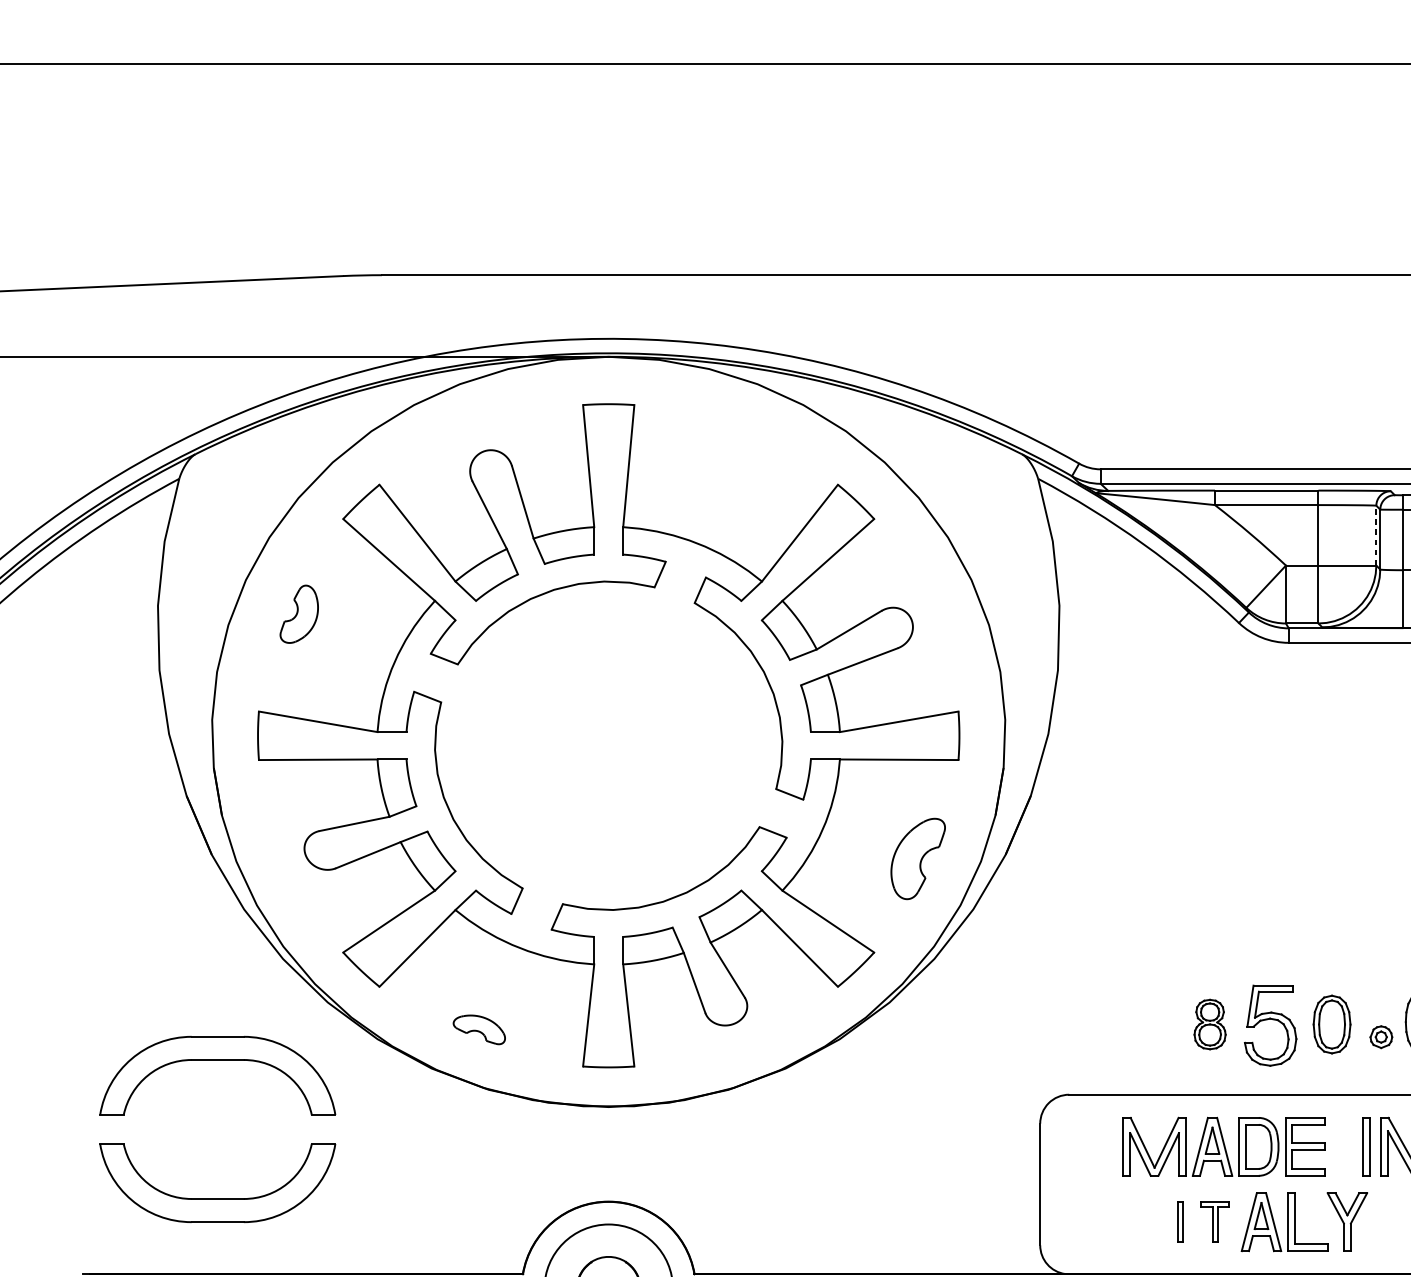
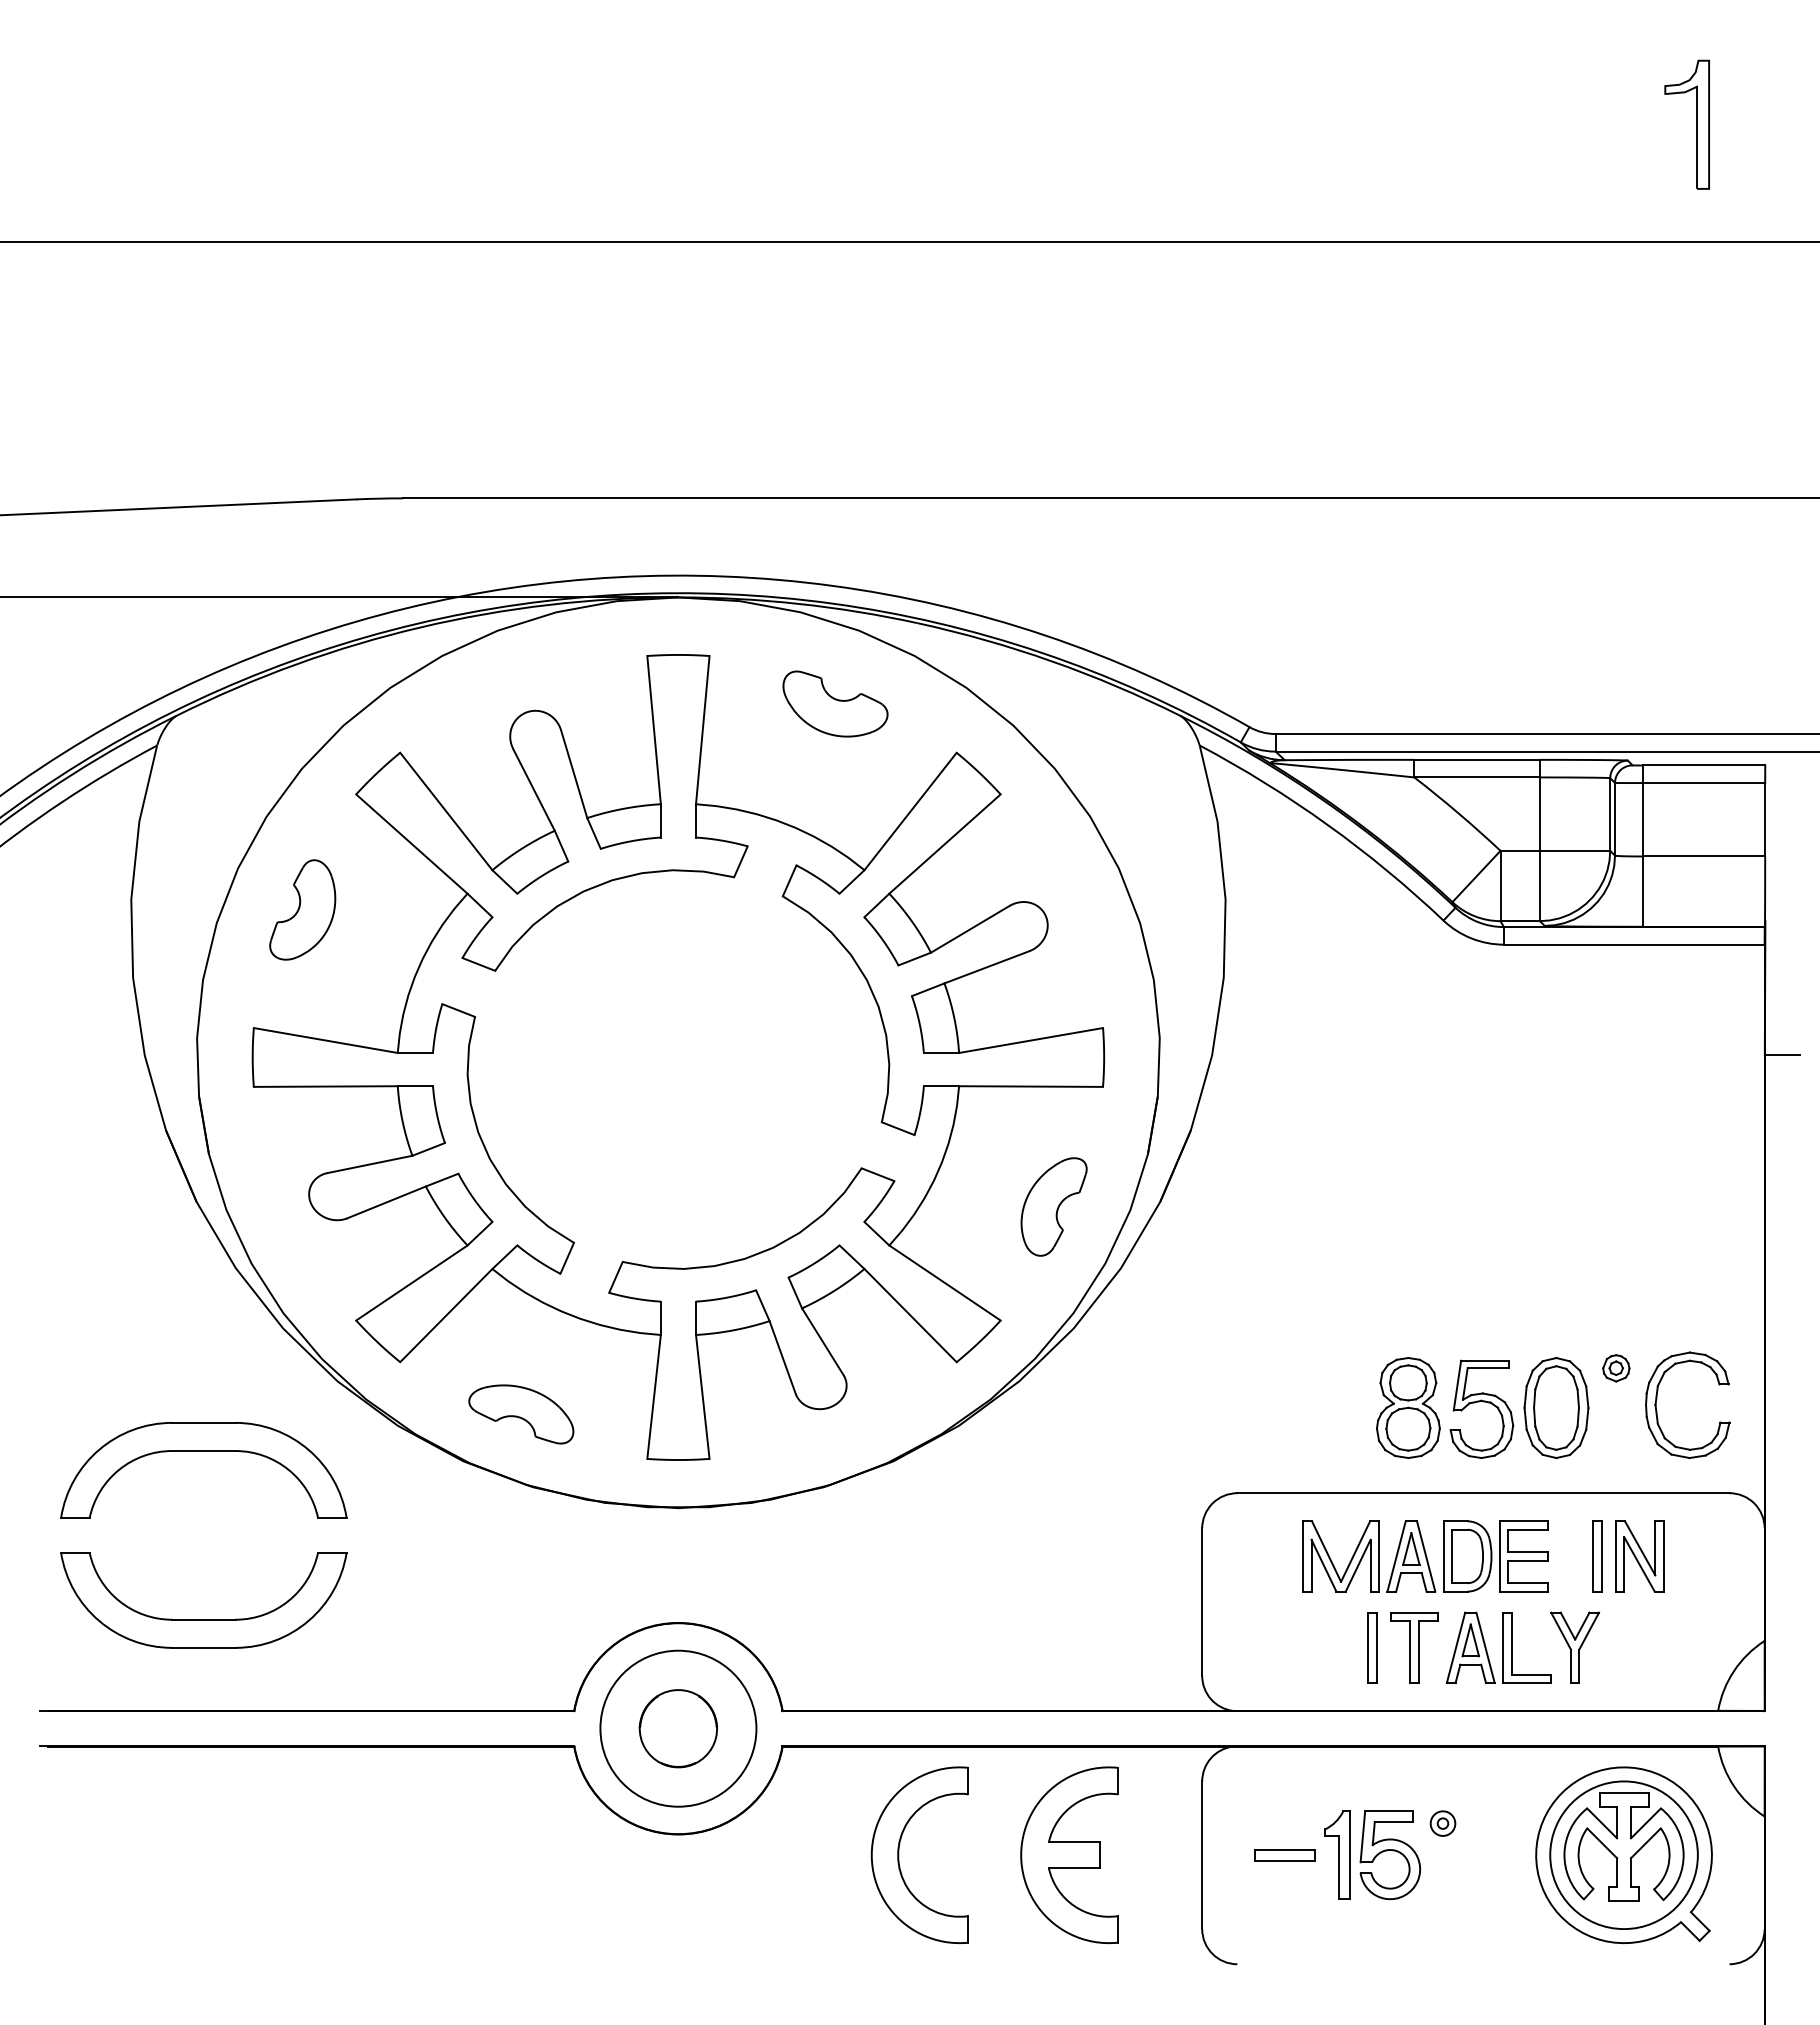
part: (738, 444) -> (835, 703), added
line: (1376, 535) -> (1610, 814), dashed -> solid
part: (299, 613) -> (302, 909), size x1.43
part: (1210, 1024) -> (1408, 1407), size x1.67
part: (1332, 1024) -> (1556, 1407), size x1.43
part: (479, 1029) -> (521, 1414), size x1.67
part: (1381, 1037) -> (1616, 1368), moved
part: (1180, 1221) -> (1372, 1647), size x1.43
part: (1215, 1221) -> (1414, 1647), size x1.43

